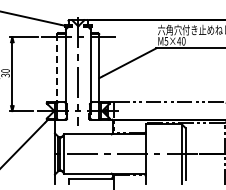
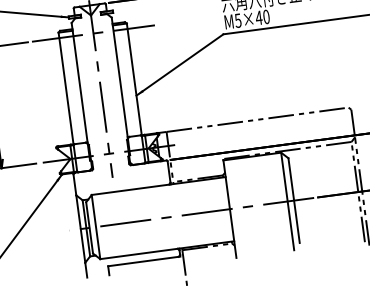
line: (57, 68) -> (66, 88), dashed -> solid

